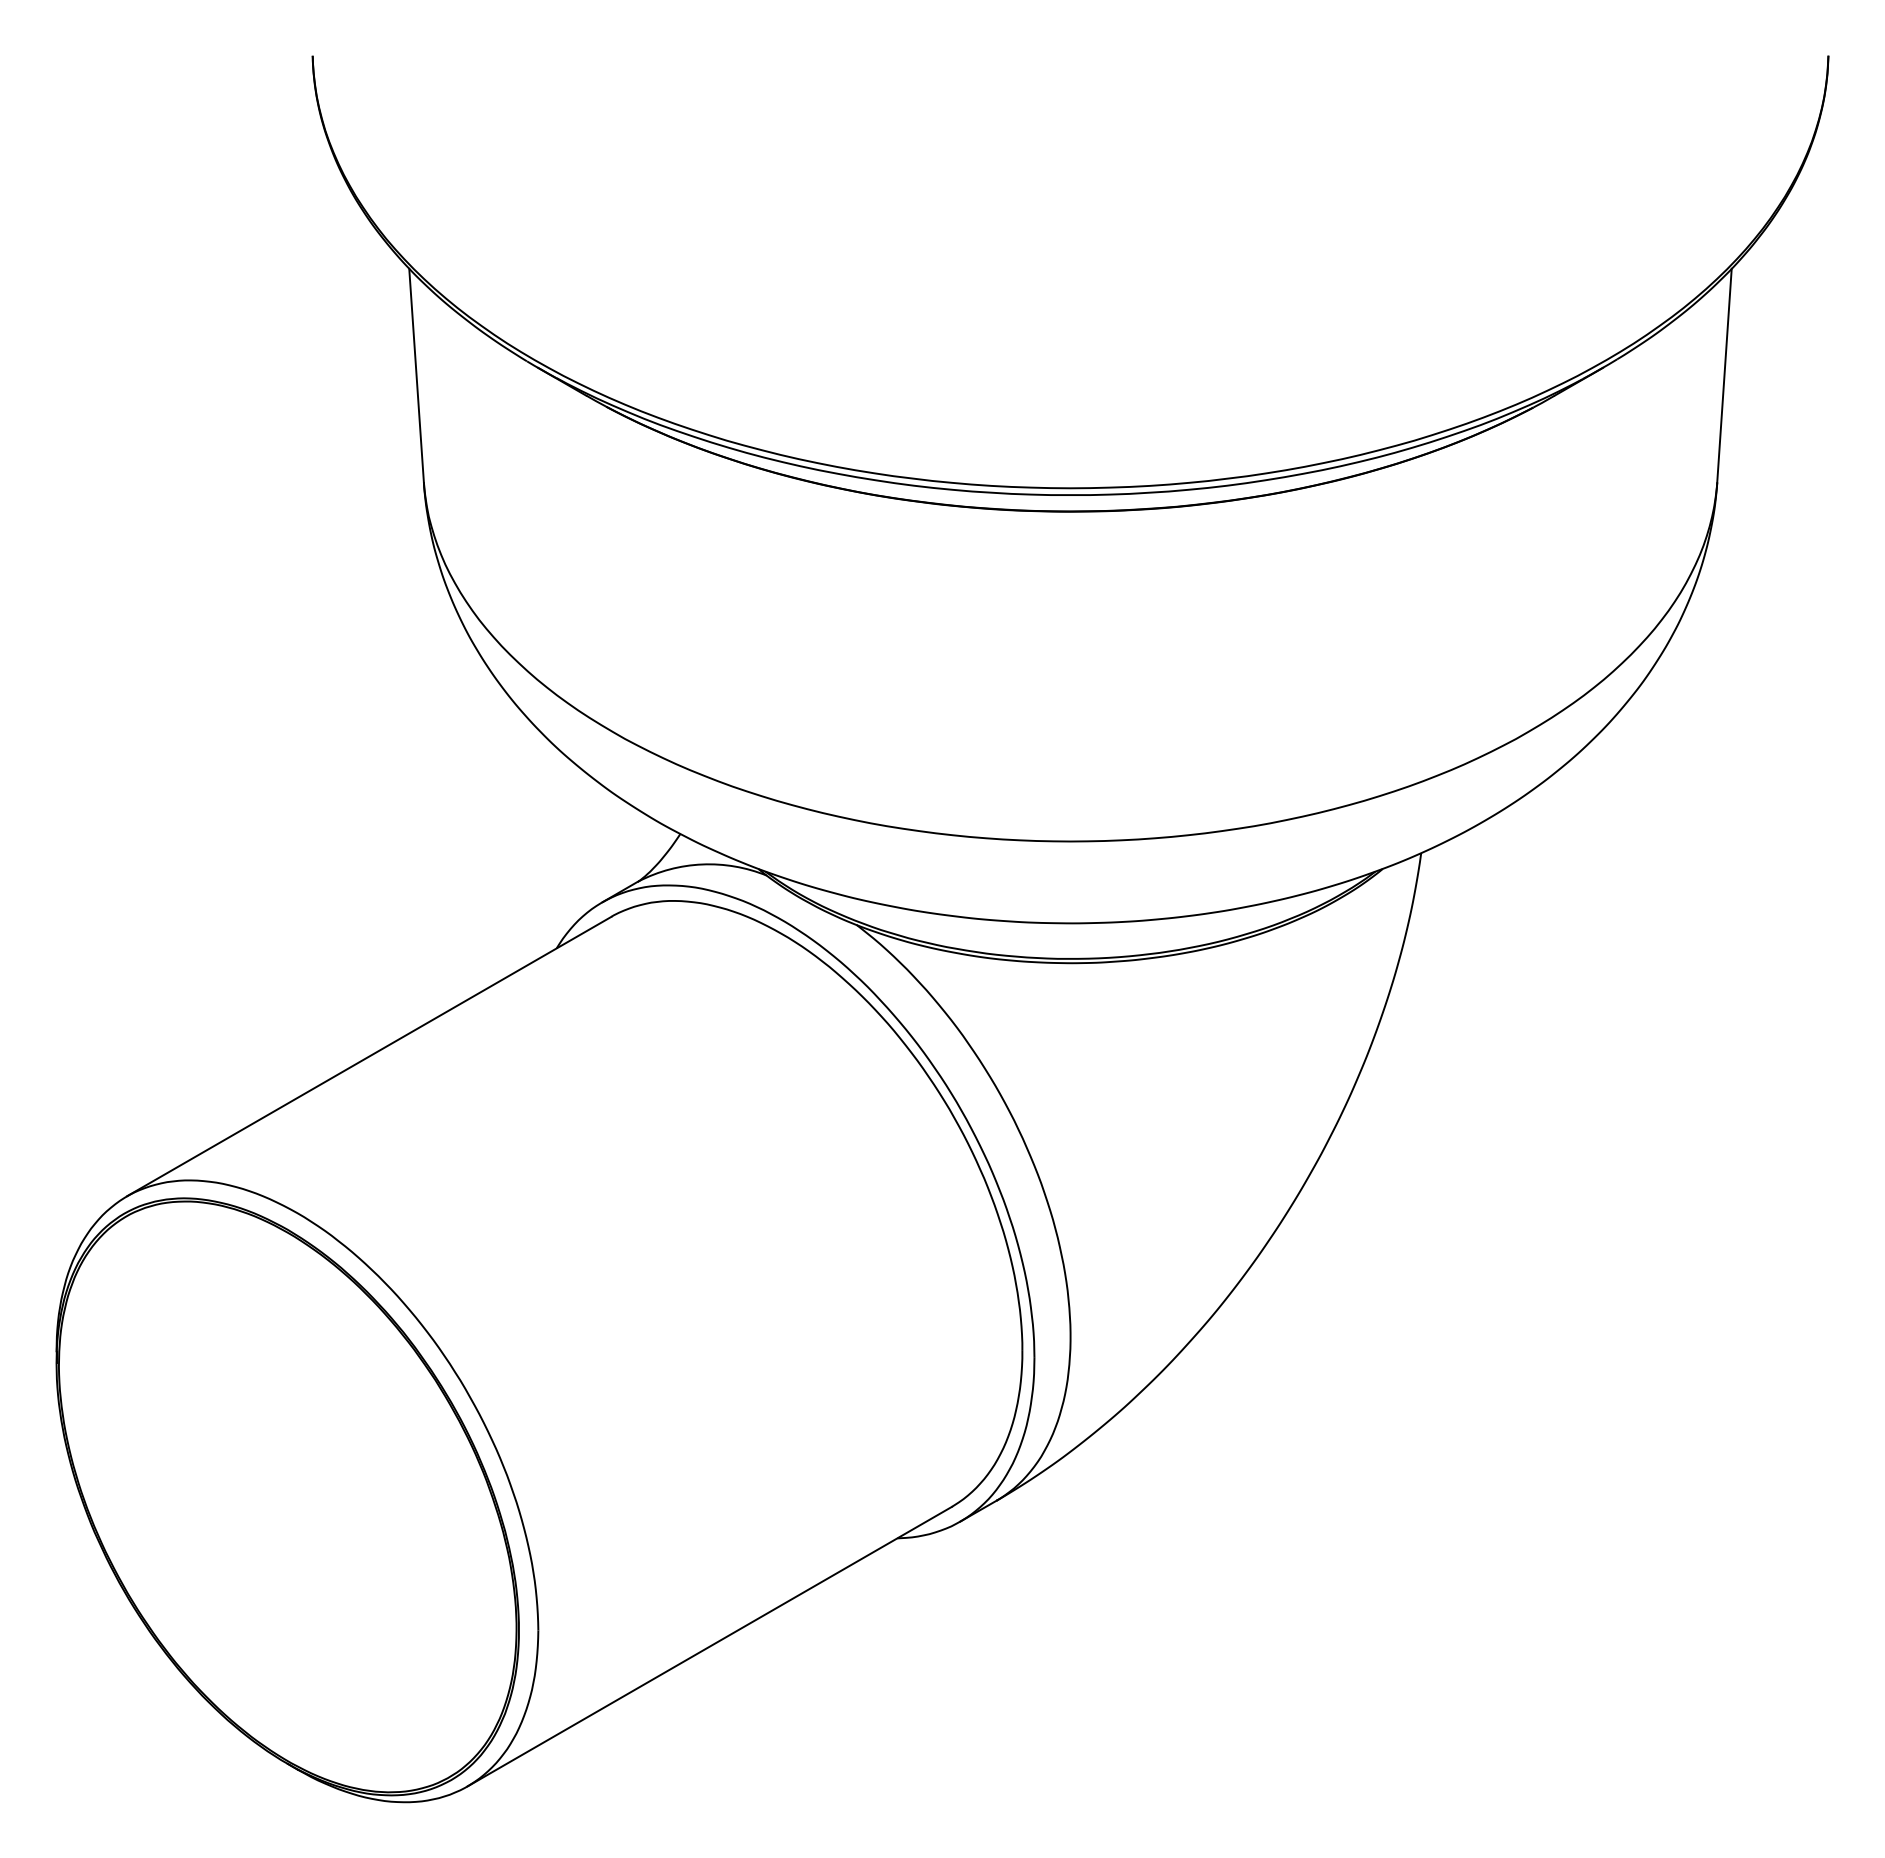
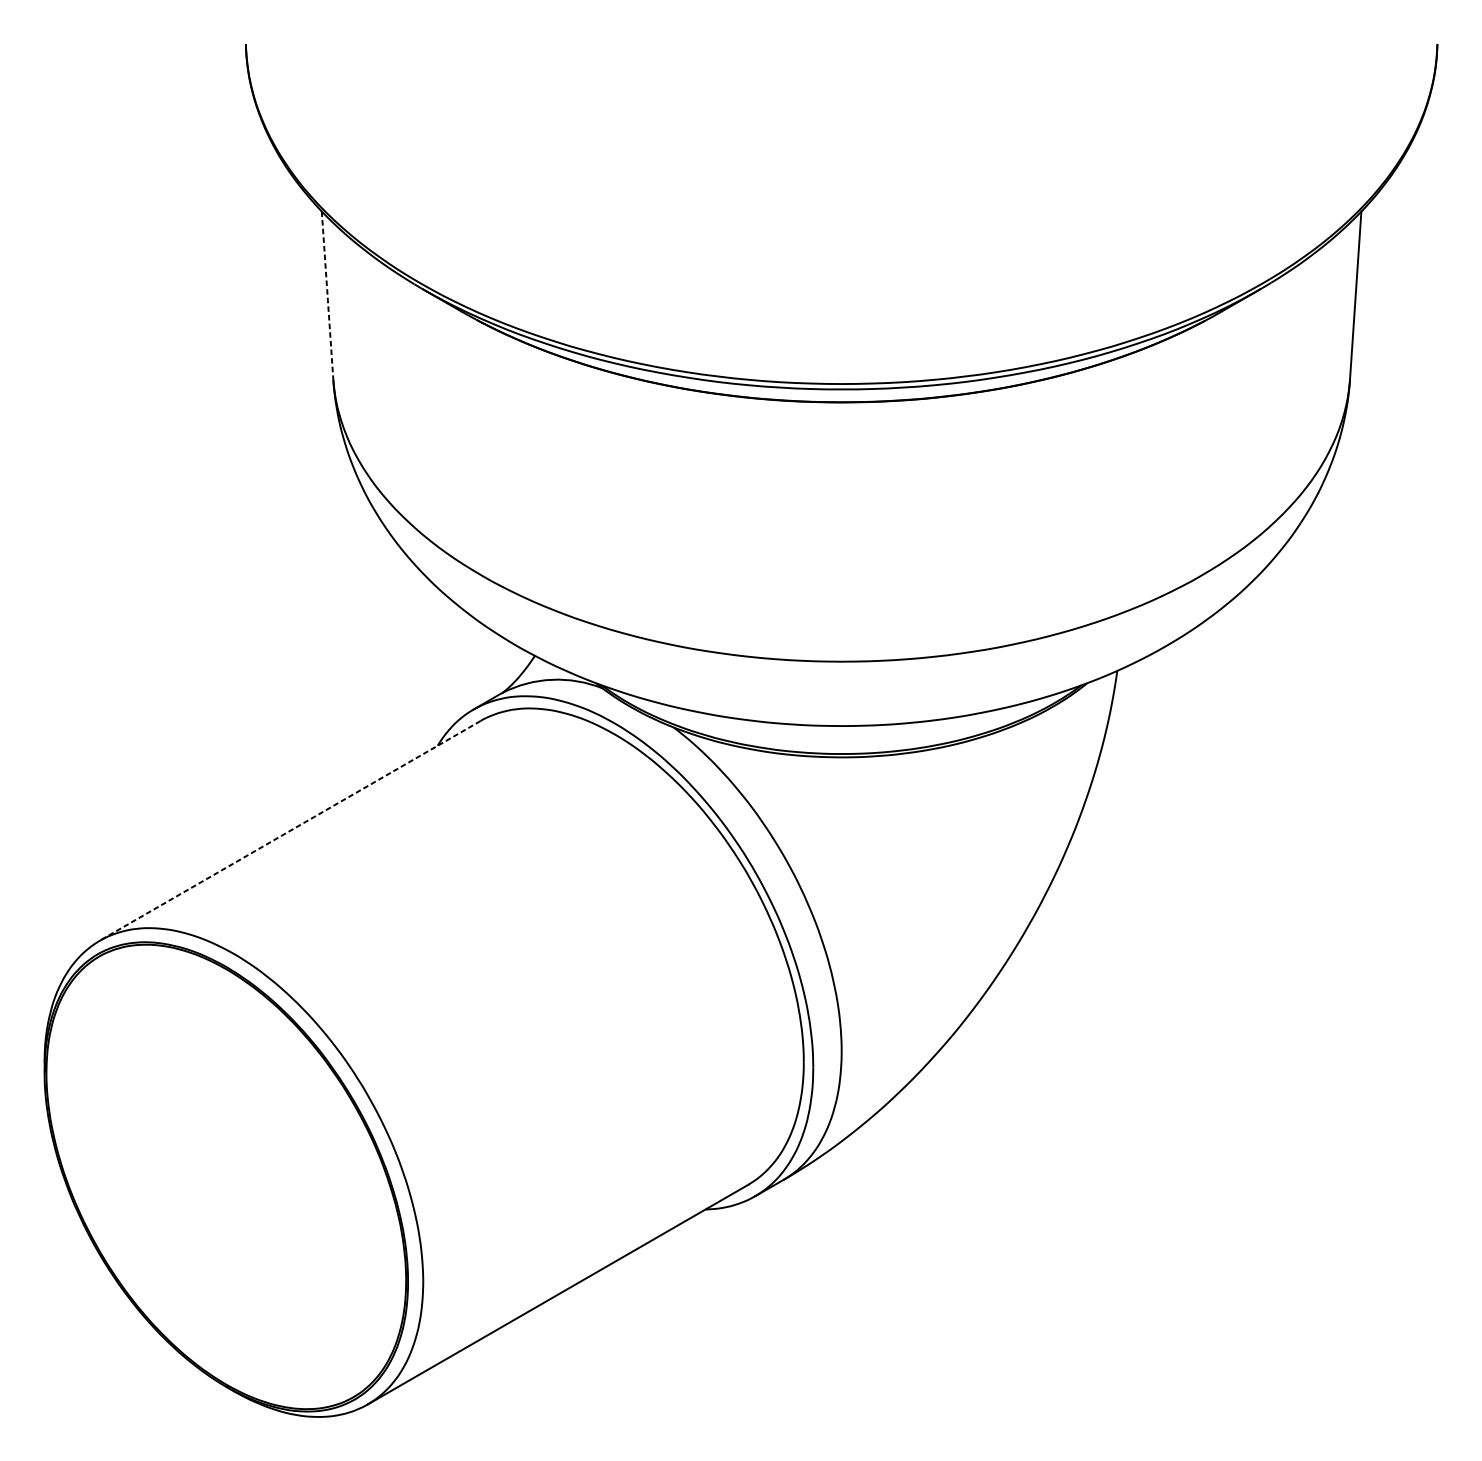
line: (416, 376) -> (327, 296), solid -> dashed
line: (368, 1056) -> (289, 830), solid -> dashed

